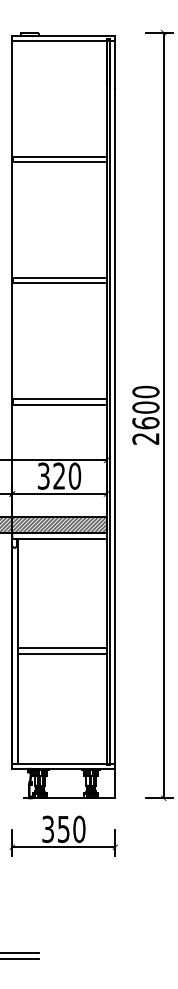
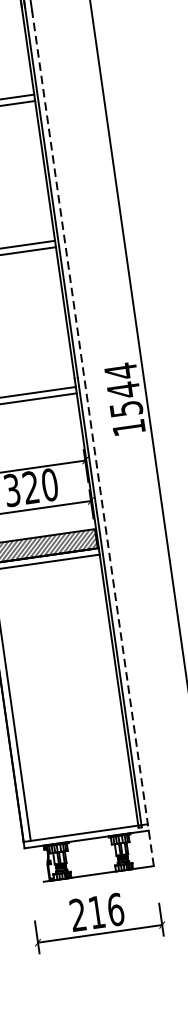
text: (145, 414) -> (124, 398), 2600 -> 1544
line: (115, 443) -> (93, 438), solid -> dashed
line: (62, 648) -> (64, 694), removed
line: (62, 653) -> (65, 700), removed
text: (63, 829) -> (96, 912), 350 -> 216

